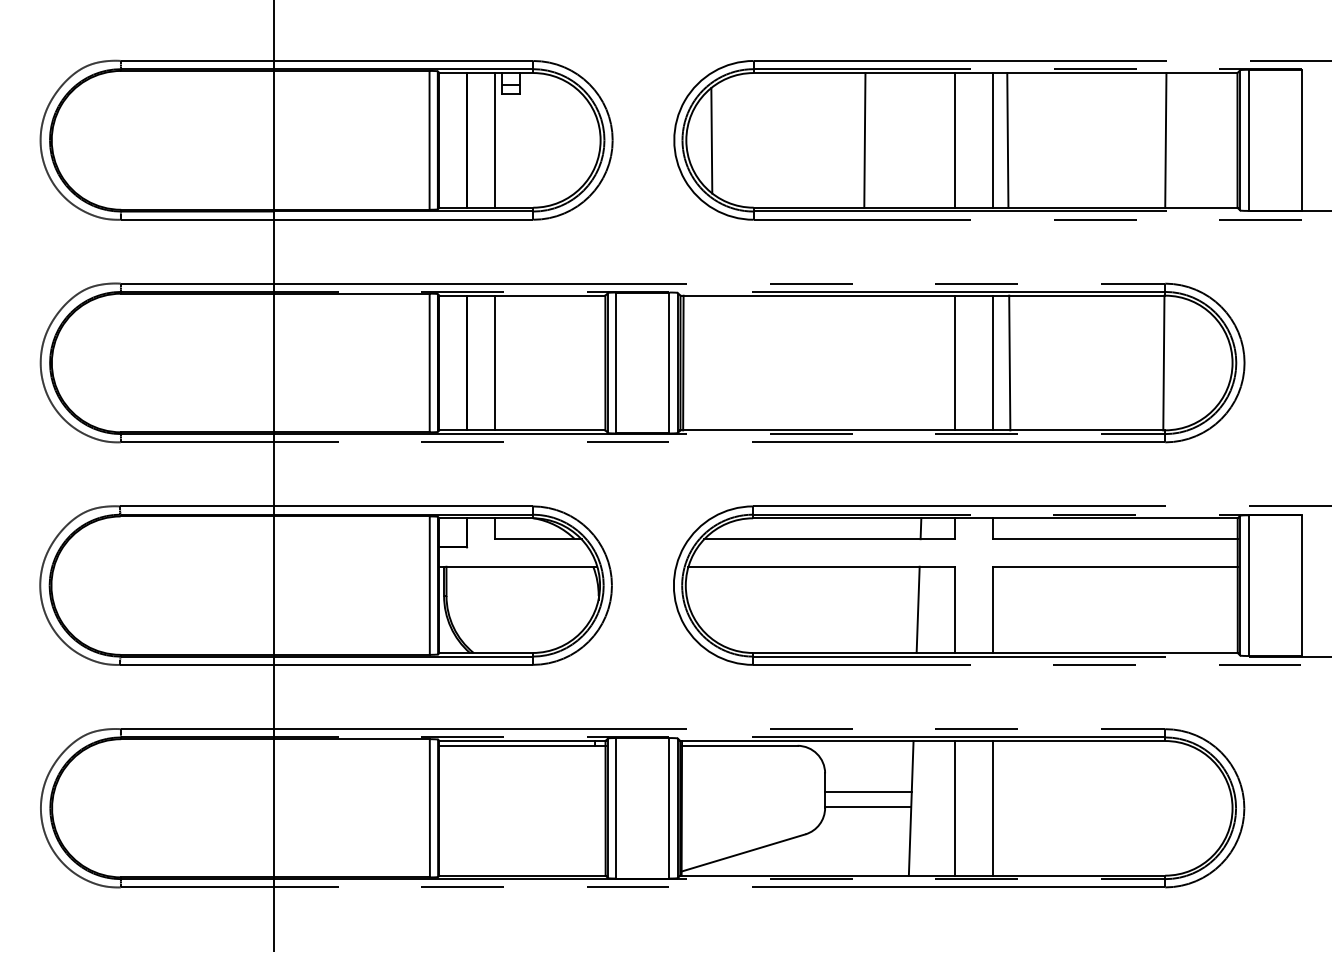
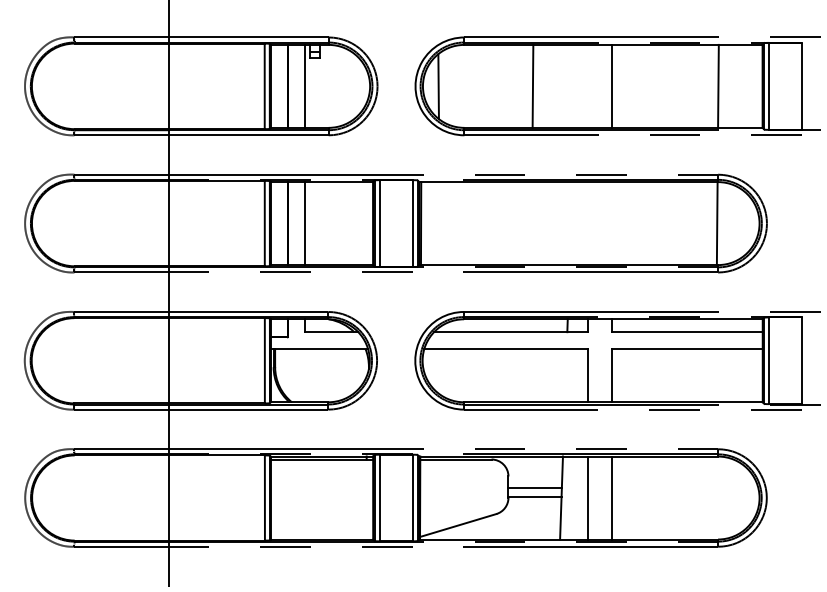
line: (954, 138) -> (588, 85), removed
line: (1006, 138) -> (620, 85), removed
line: (954, 362) -> (588, 223), removed
line: (993, 362) -> (612, 223), removed
line: (1008, 362) -> (621, 223), removed
line: (917, 609) -> (565, 375), removed

